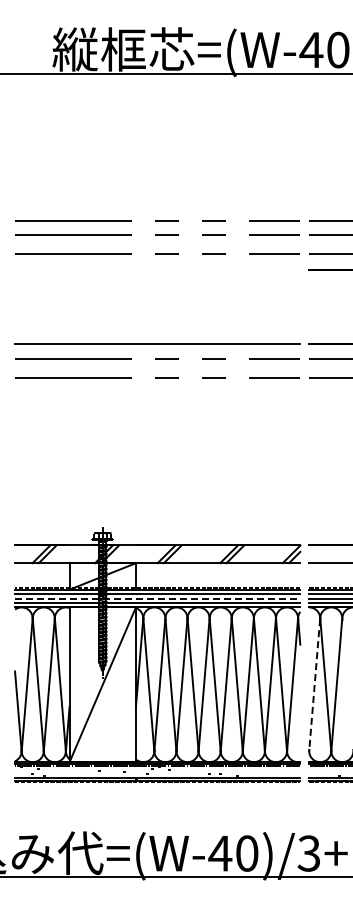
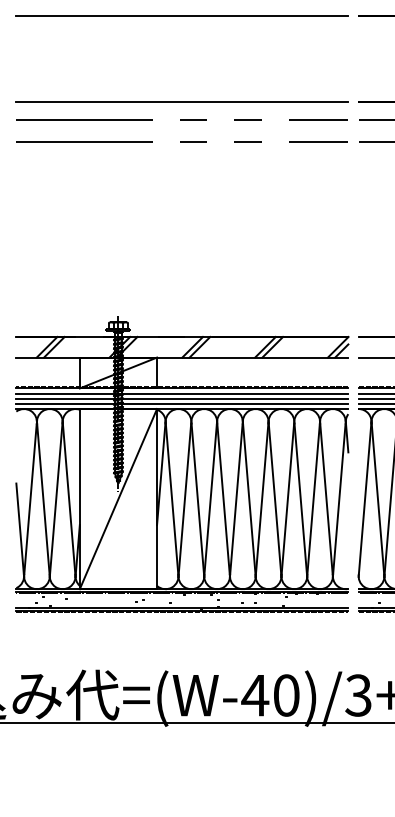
line: (157, 269) -> (182, 15), added
line: (157, 598) -> (182, 398), dashed -> solid
line: (314, 685) -> (364, 499), dashed -> solid

